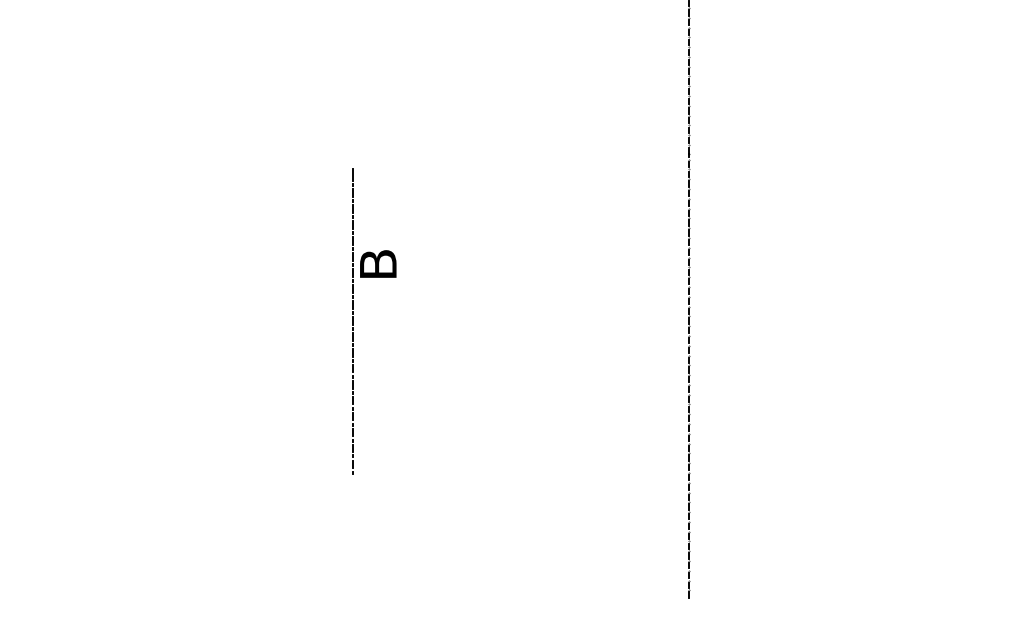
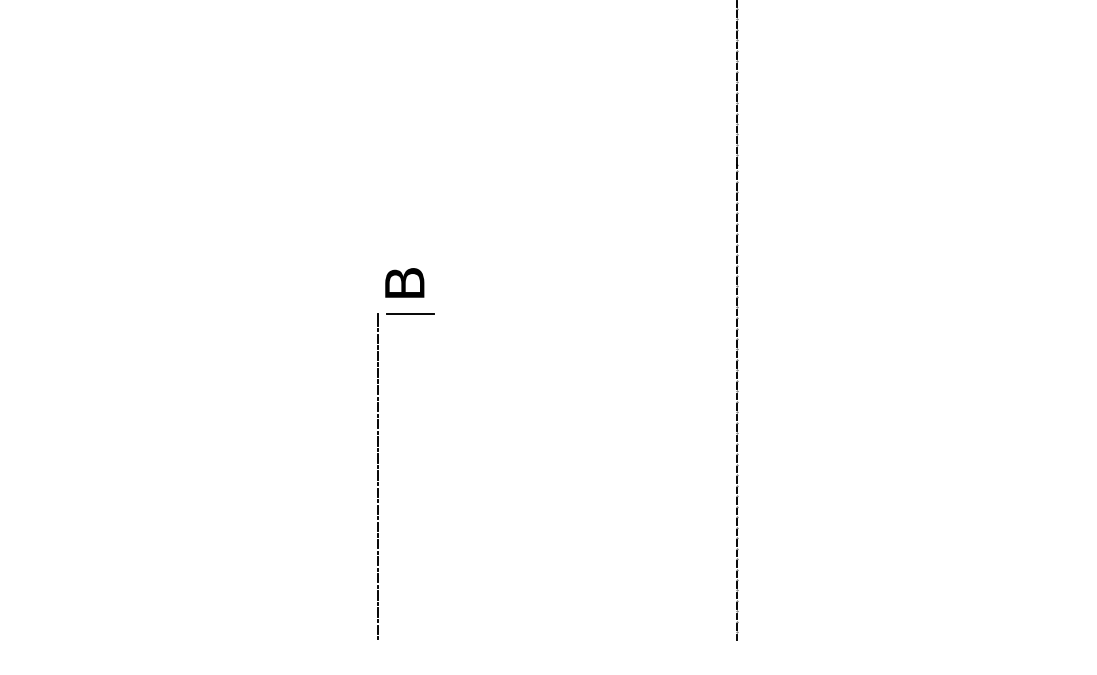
line: (383, 292) -> (410, 313), added
line: (352, 321) -> (377, 476), moved

